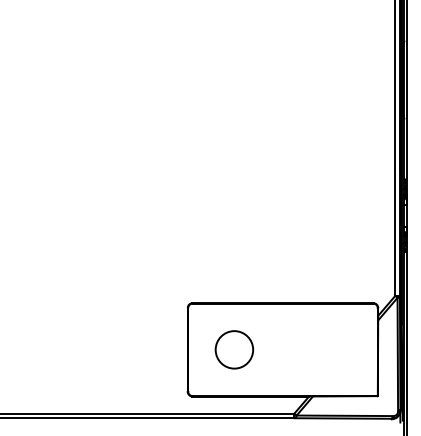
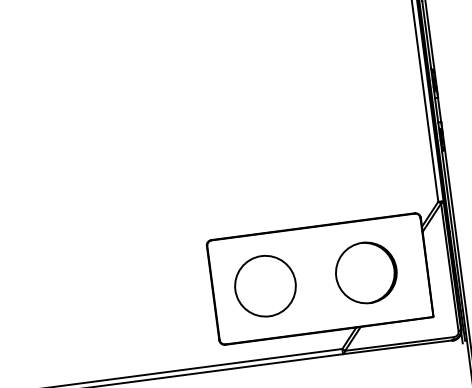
circle: (234, 349) -> (265, 285), size x1.43
circle: (323, 349) -> (365, 272), added

